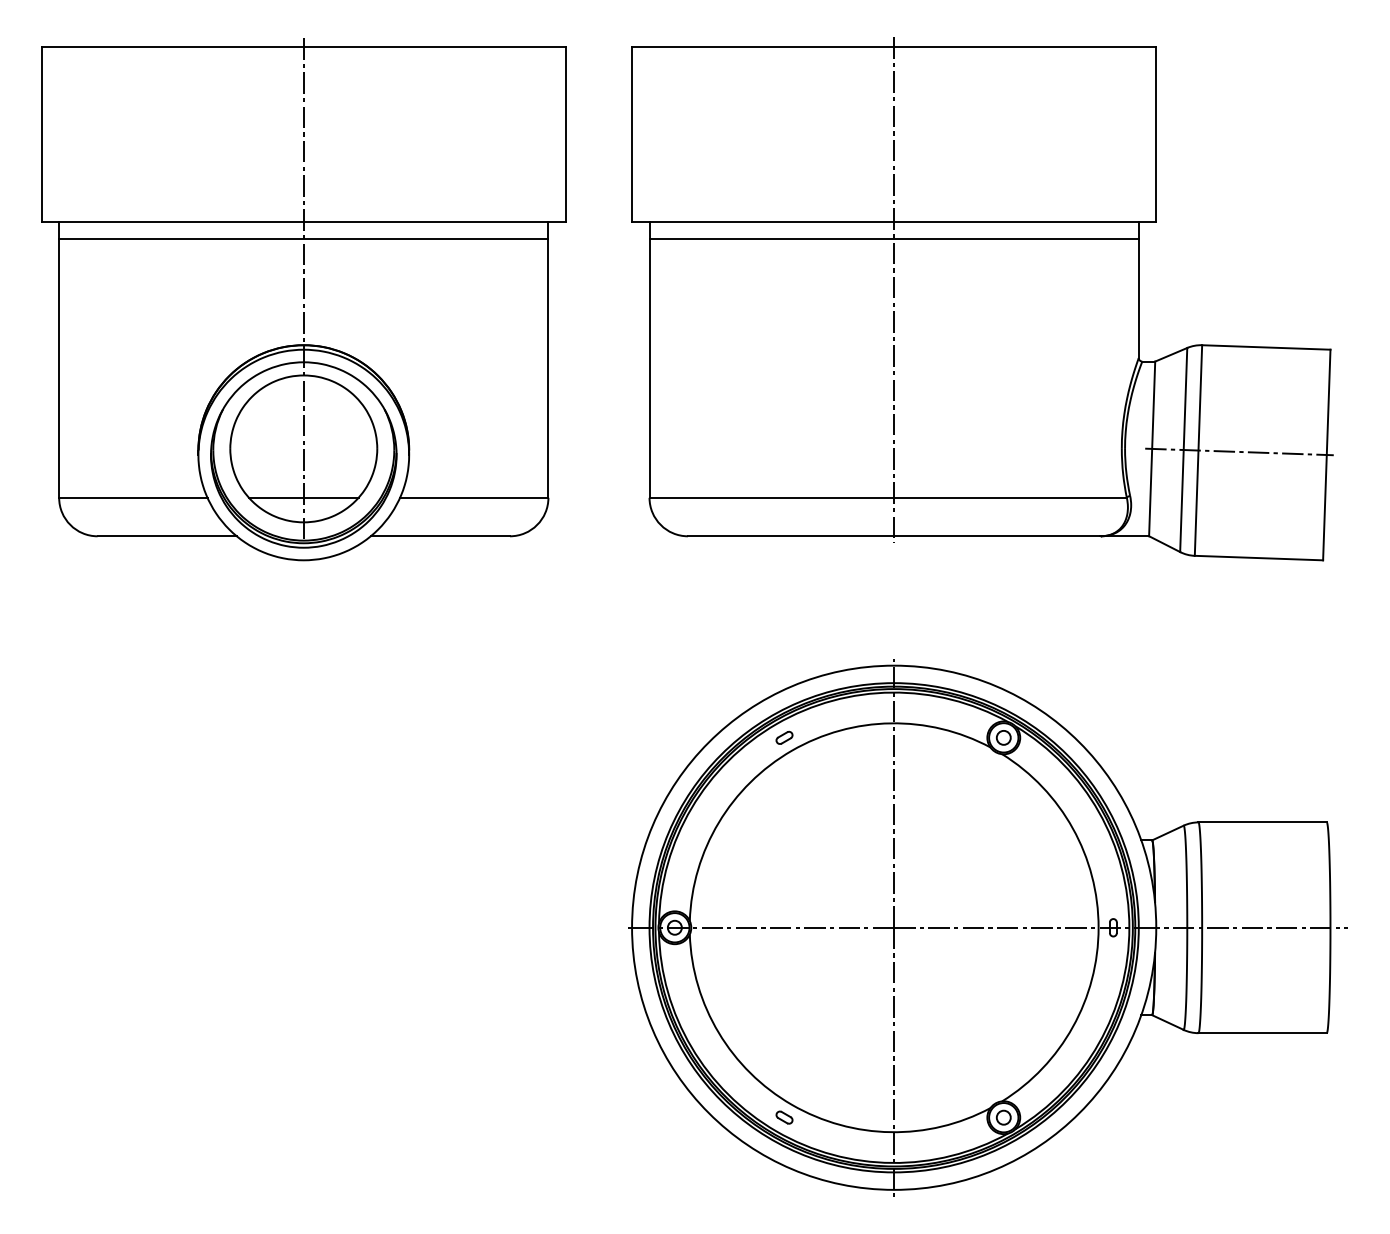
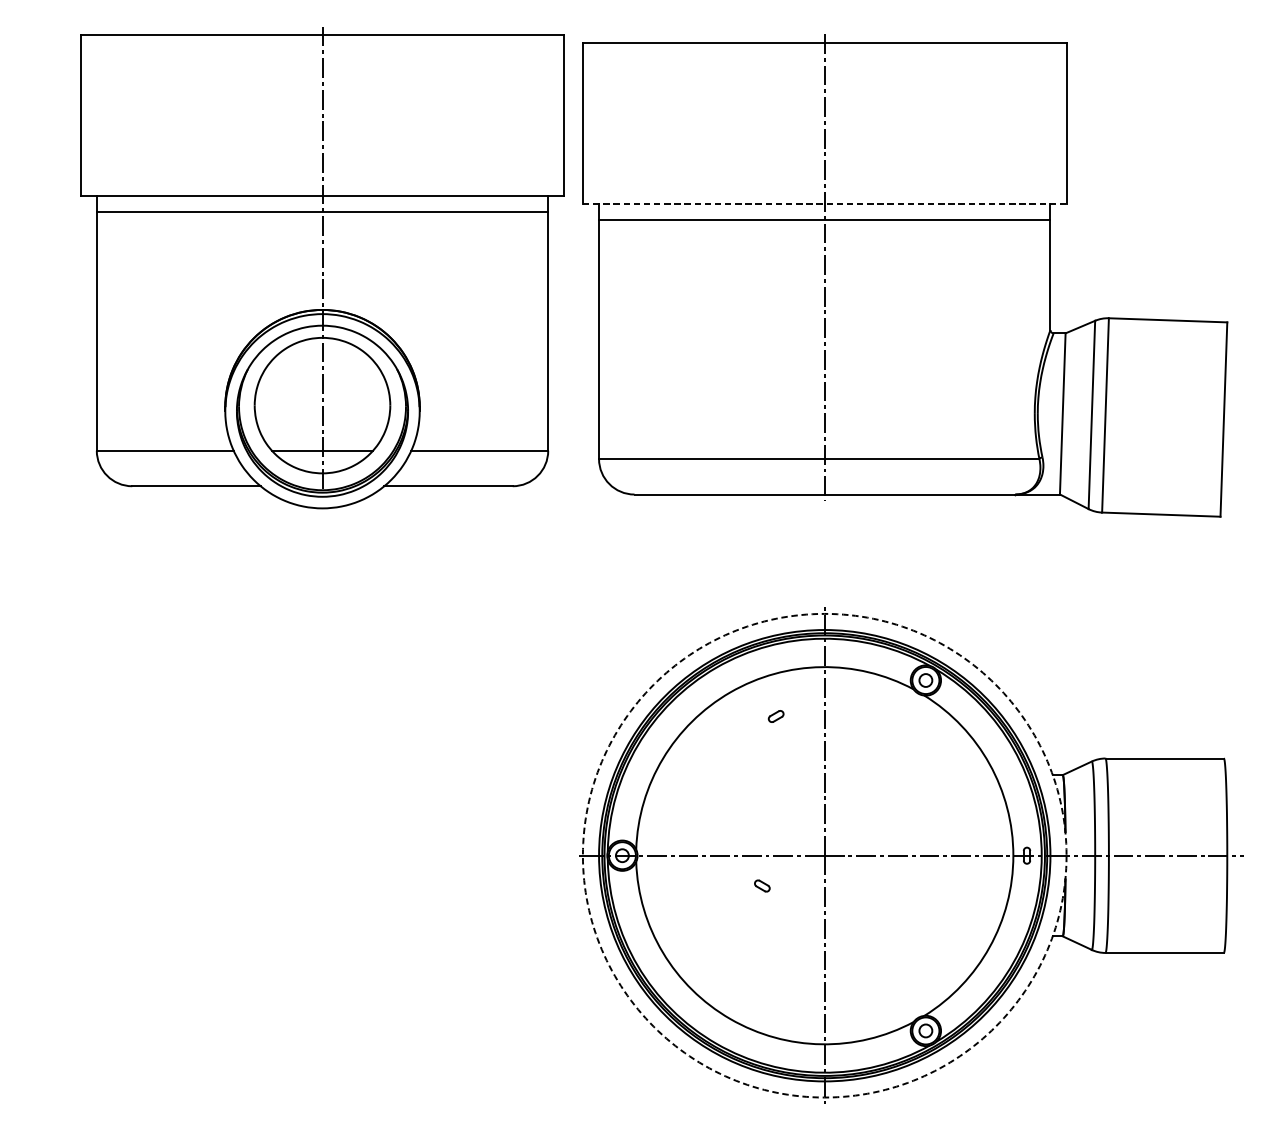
line: (894, 221) -> (825, 204), solid -> dashed
part: (303, 299) -> (322, 267), moved
line: (1239, 451) -> (1143, 416), removed
part: (784, 737) -> (776, 716), moved
circle: (894, 927) -> (825, 855), solid -> dashed
part: (784, 1117) -> (762, 885), moved

